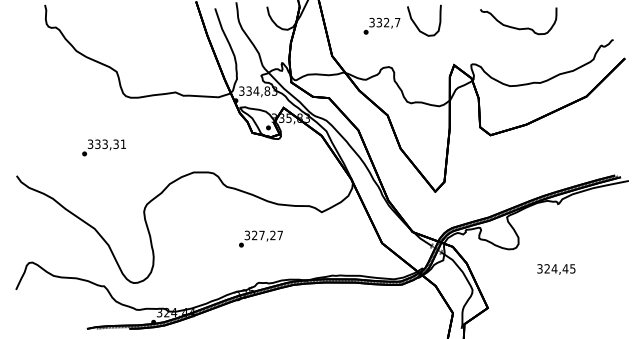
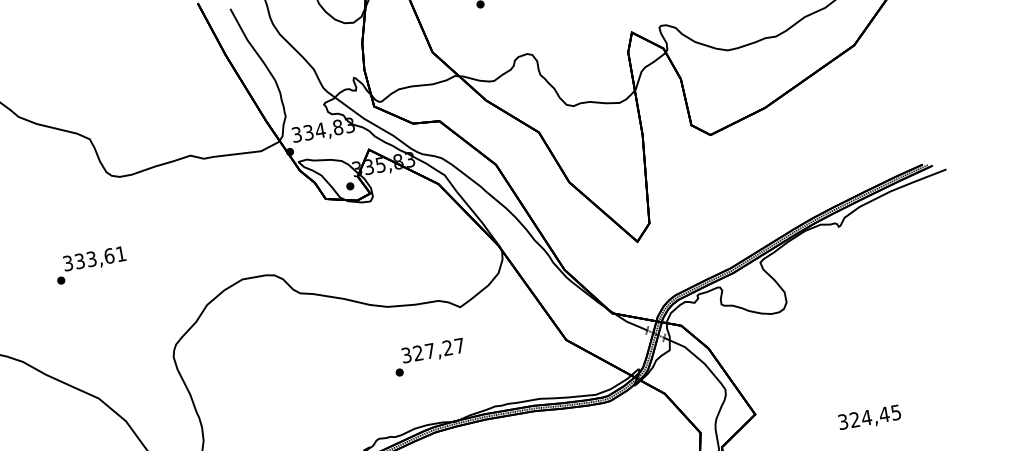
text: (115, 143) -> (108, 255), 333,31 -> 333,61
text: (260, 238) -> (428, 356), moved
text: (556, 269) -> (870, 418), moved

